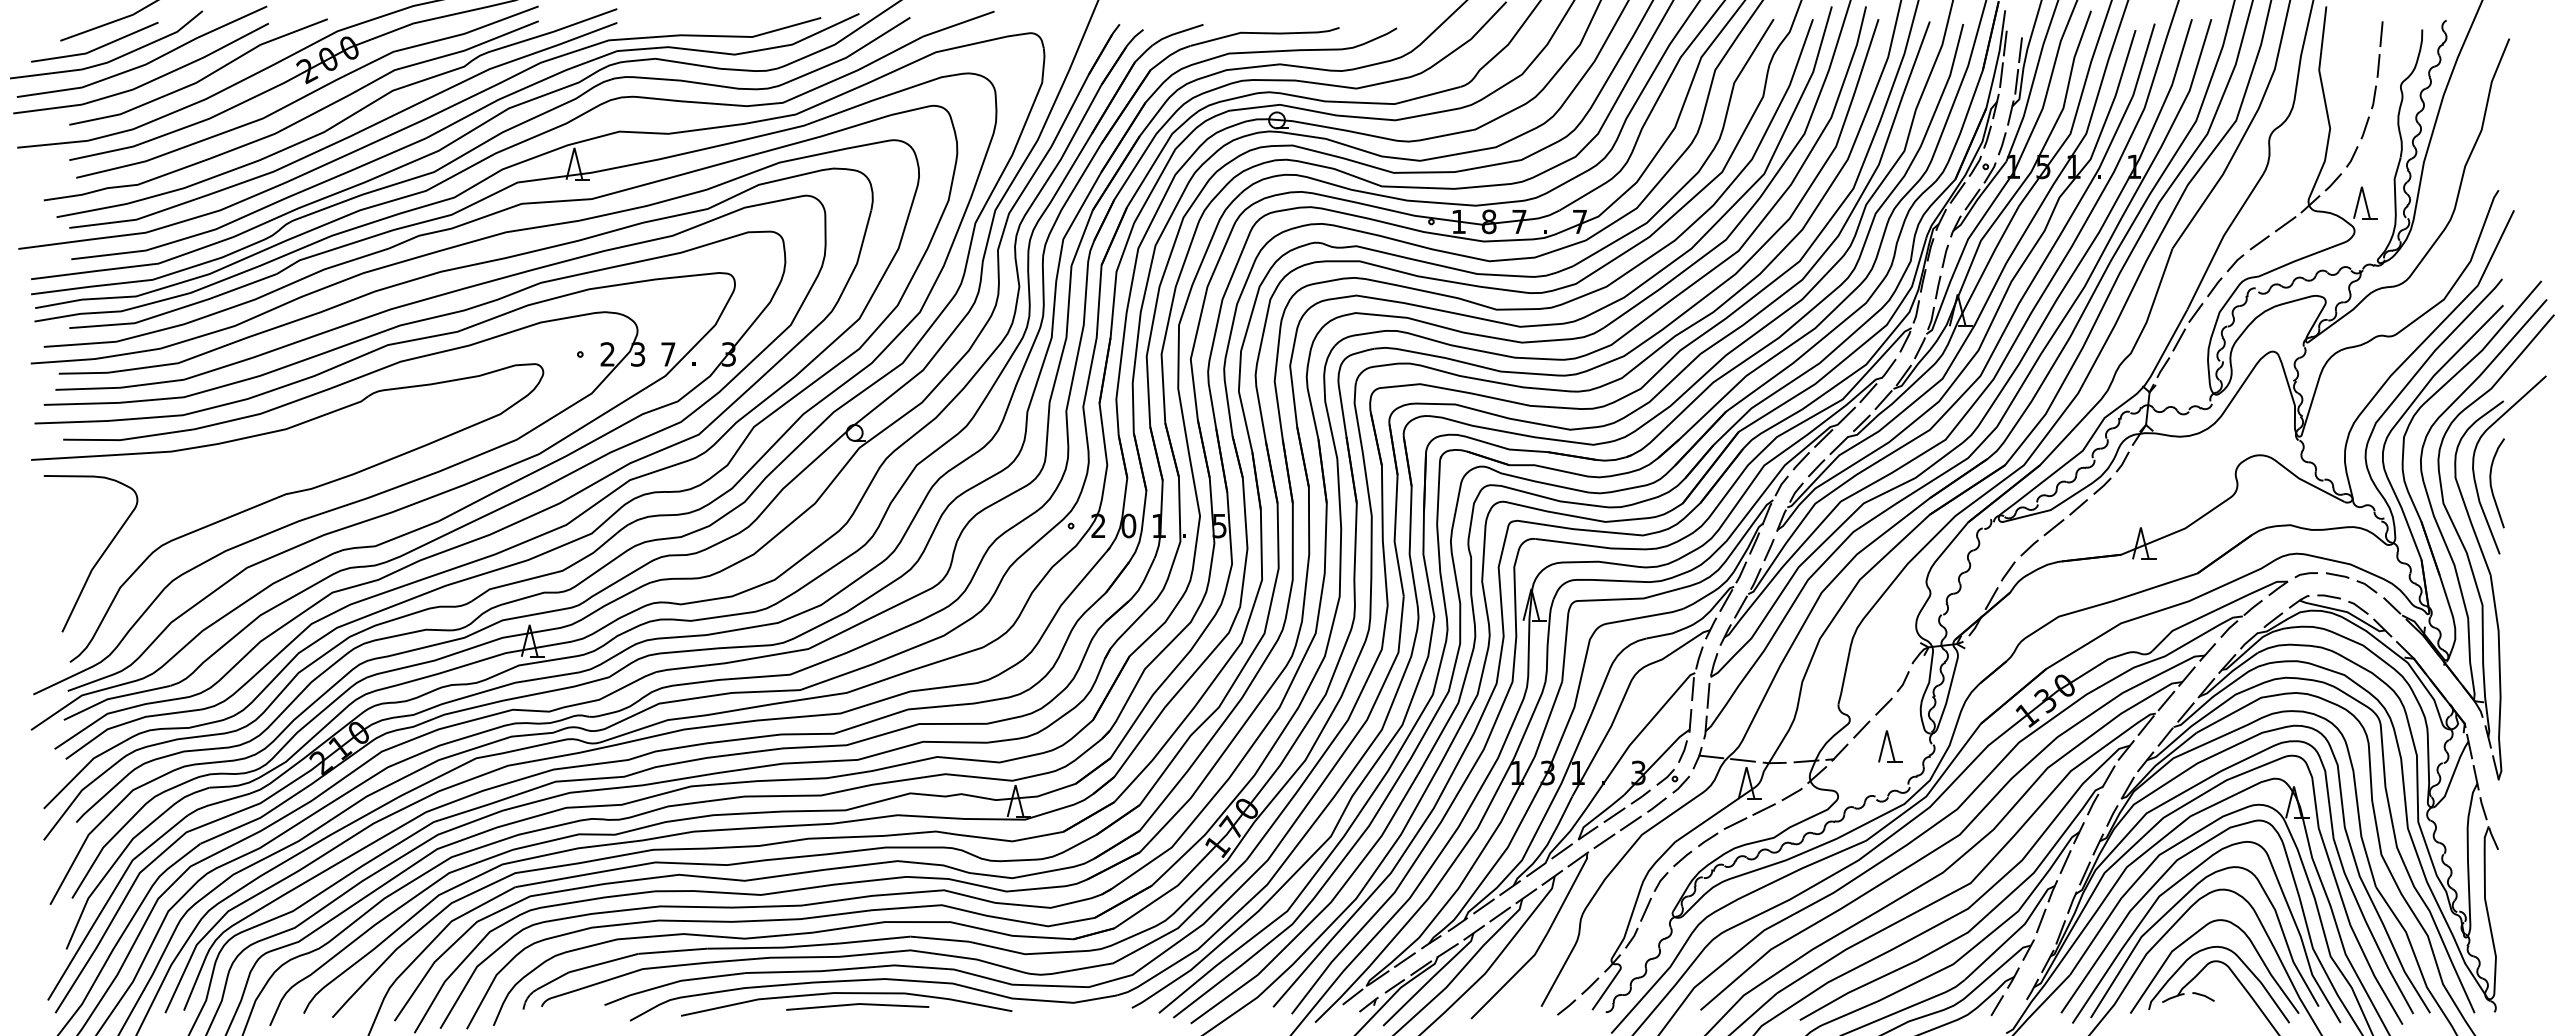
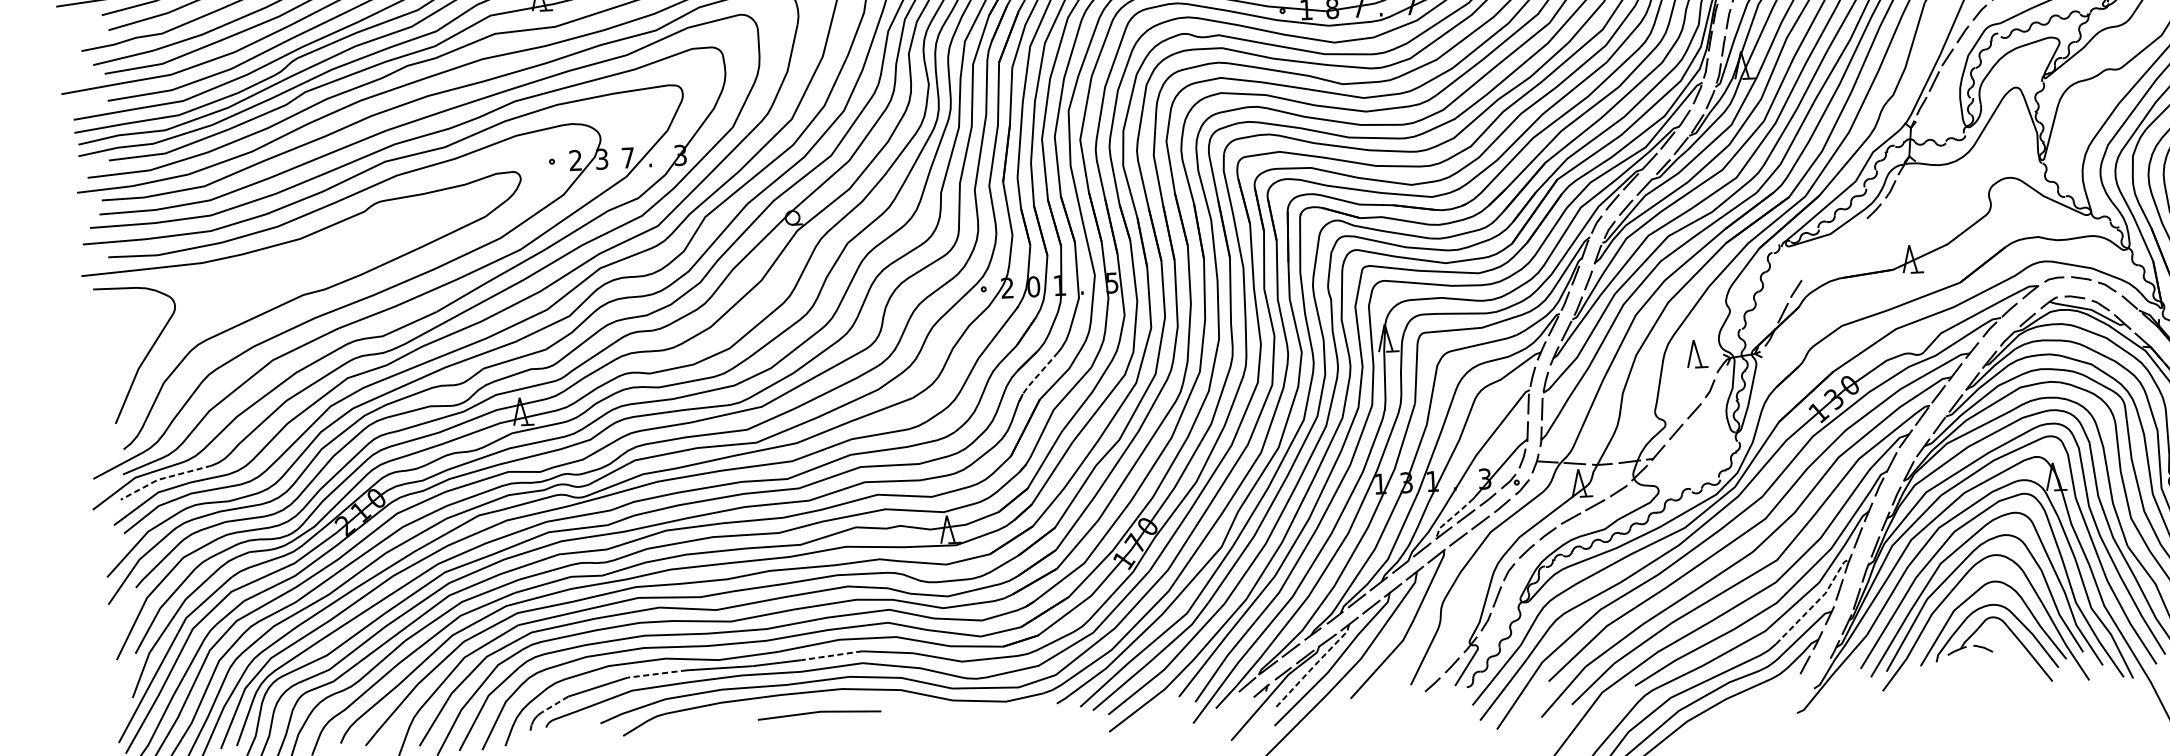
part: (2053, 527) -> (1833, 249), removed
line: (1126, 630) -> (1036, 377), solid -> dashed
line: (115, 697) -> (164, 478), solid -> dashed
part: (1890, 746) -> (1697, 353), moved
line: (1598, 815) -> (1452, 517), solid -> dashed
line: (2014, 934) -> (1817, 602), solid -> dashed
line: (874, 940) -> (831, 656), solid -> dashed
line: (672, 951) -> (656, 674), solid -> dashed
line: (1430, 979) -> (1313, 666), solid -> dashed
line: (552, 981) -> (554, 705), solid -> dashed
curve: (846, 993) -> (809, 703), removed

